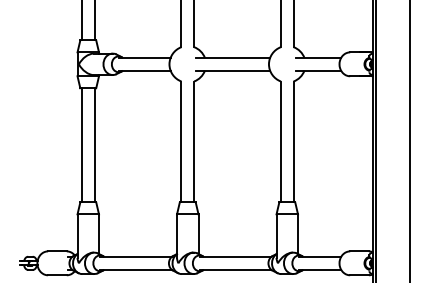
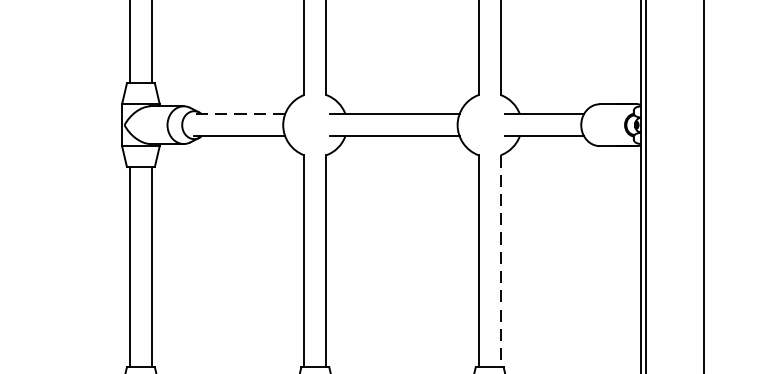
line: (144, 57) -> (239, 113), solid -> dashed
line: (293, 142) -> (500, 262), solid -> dashed

